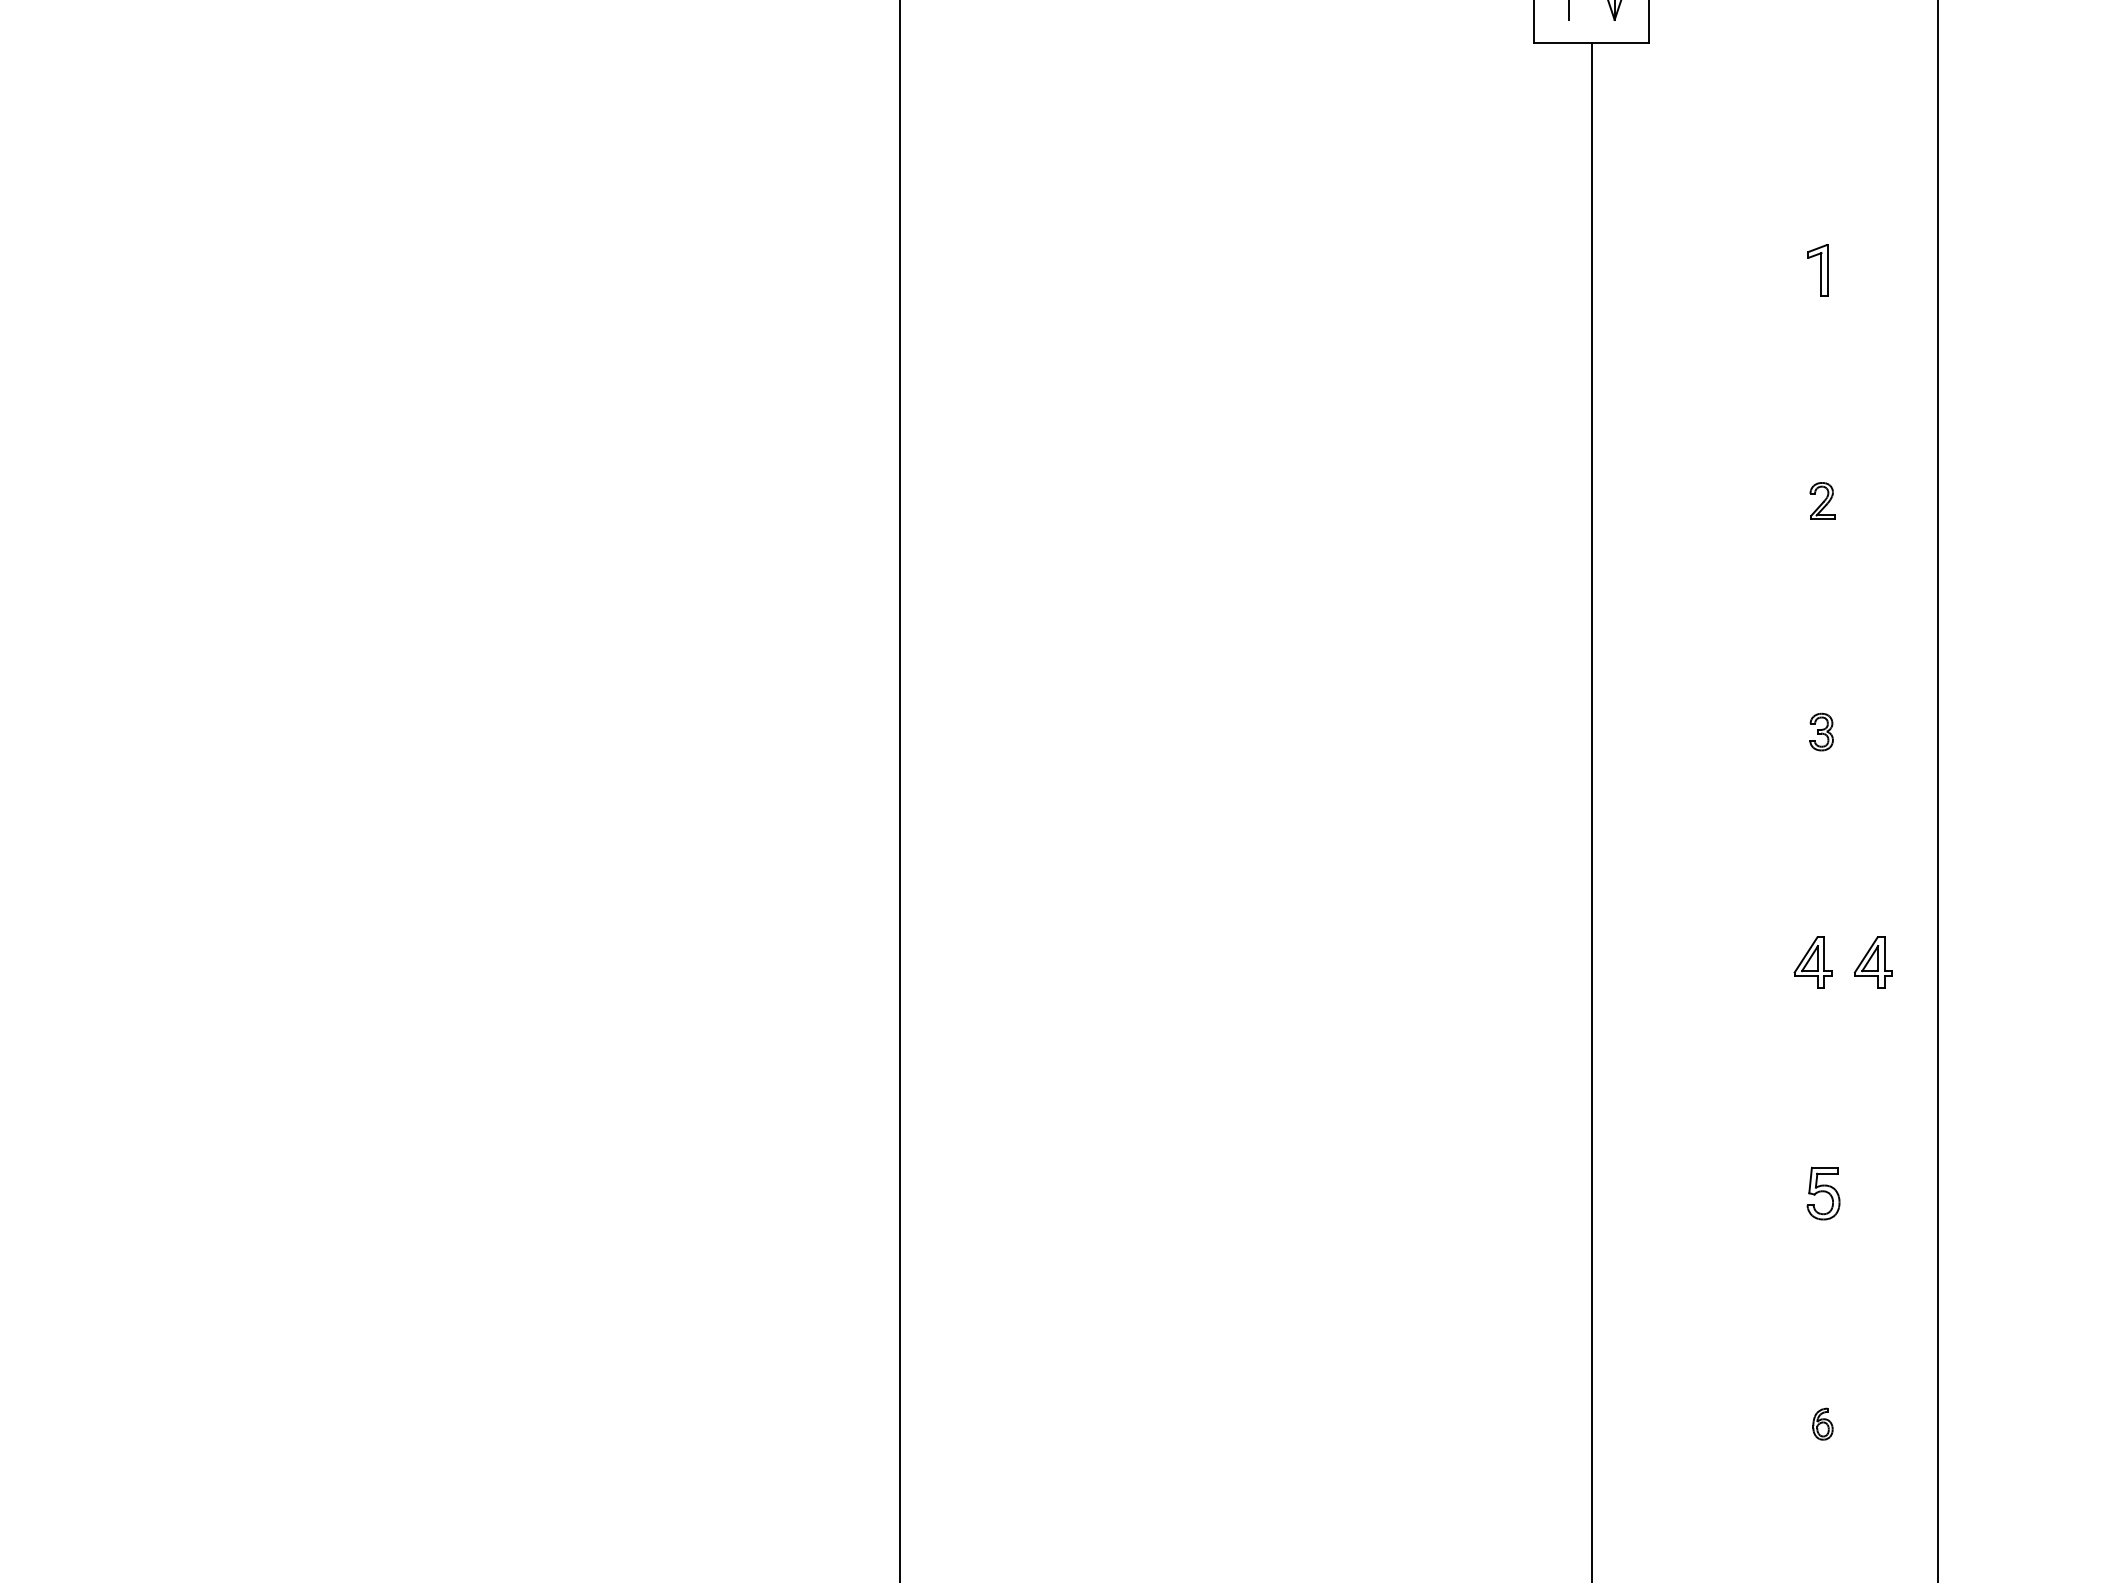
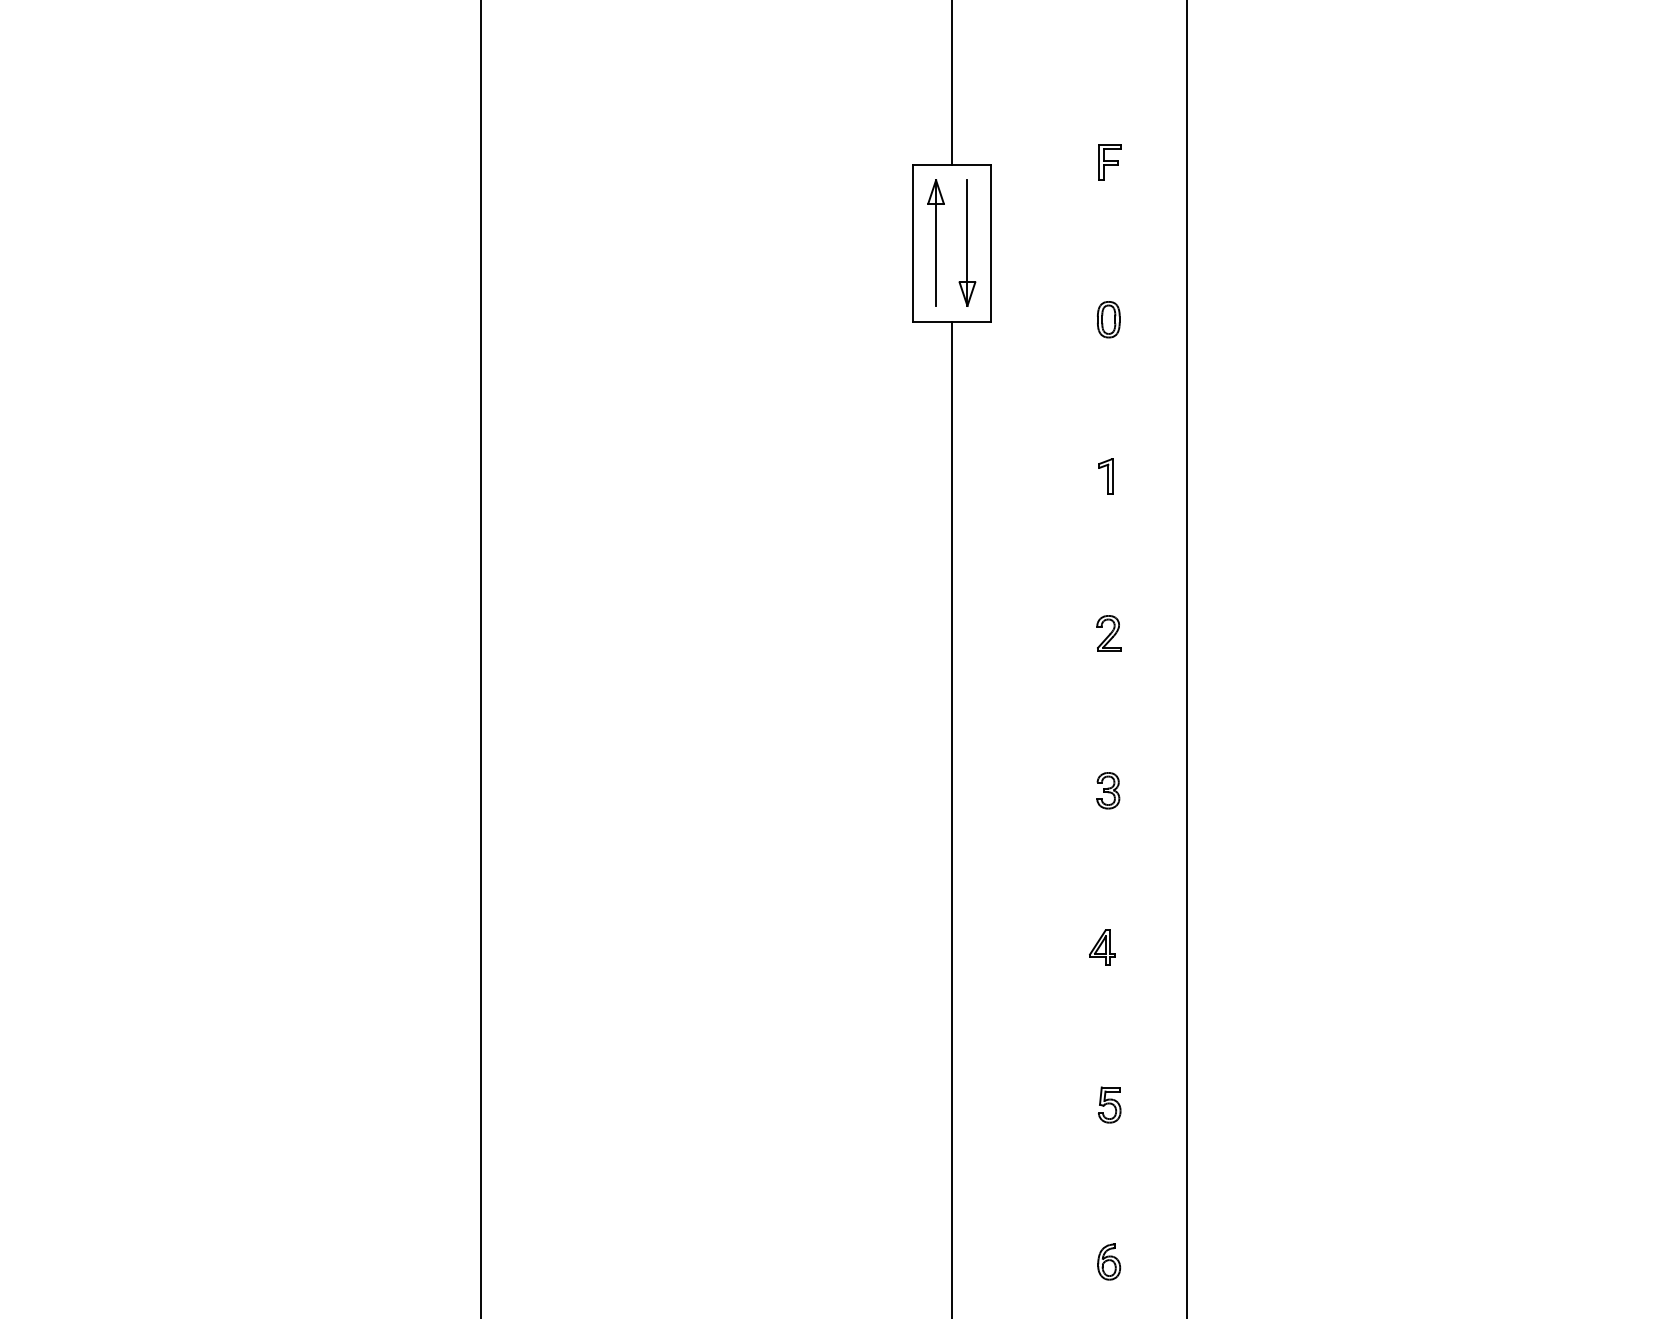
part: (1821, 39) -> (1108, 319), added
part: (1821, 501) -> (1108, 633), size x1.43
part: (1821, 731) -> (1108, 790), size x1.43
part: (1873, 962) -> (1143, 947), removed
part: (1823, 1423) -> (1109, 1261), size x1.67

